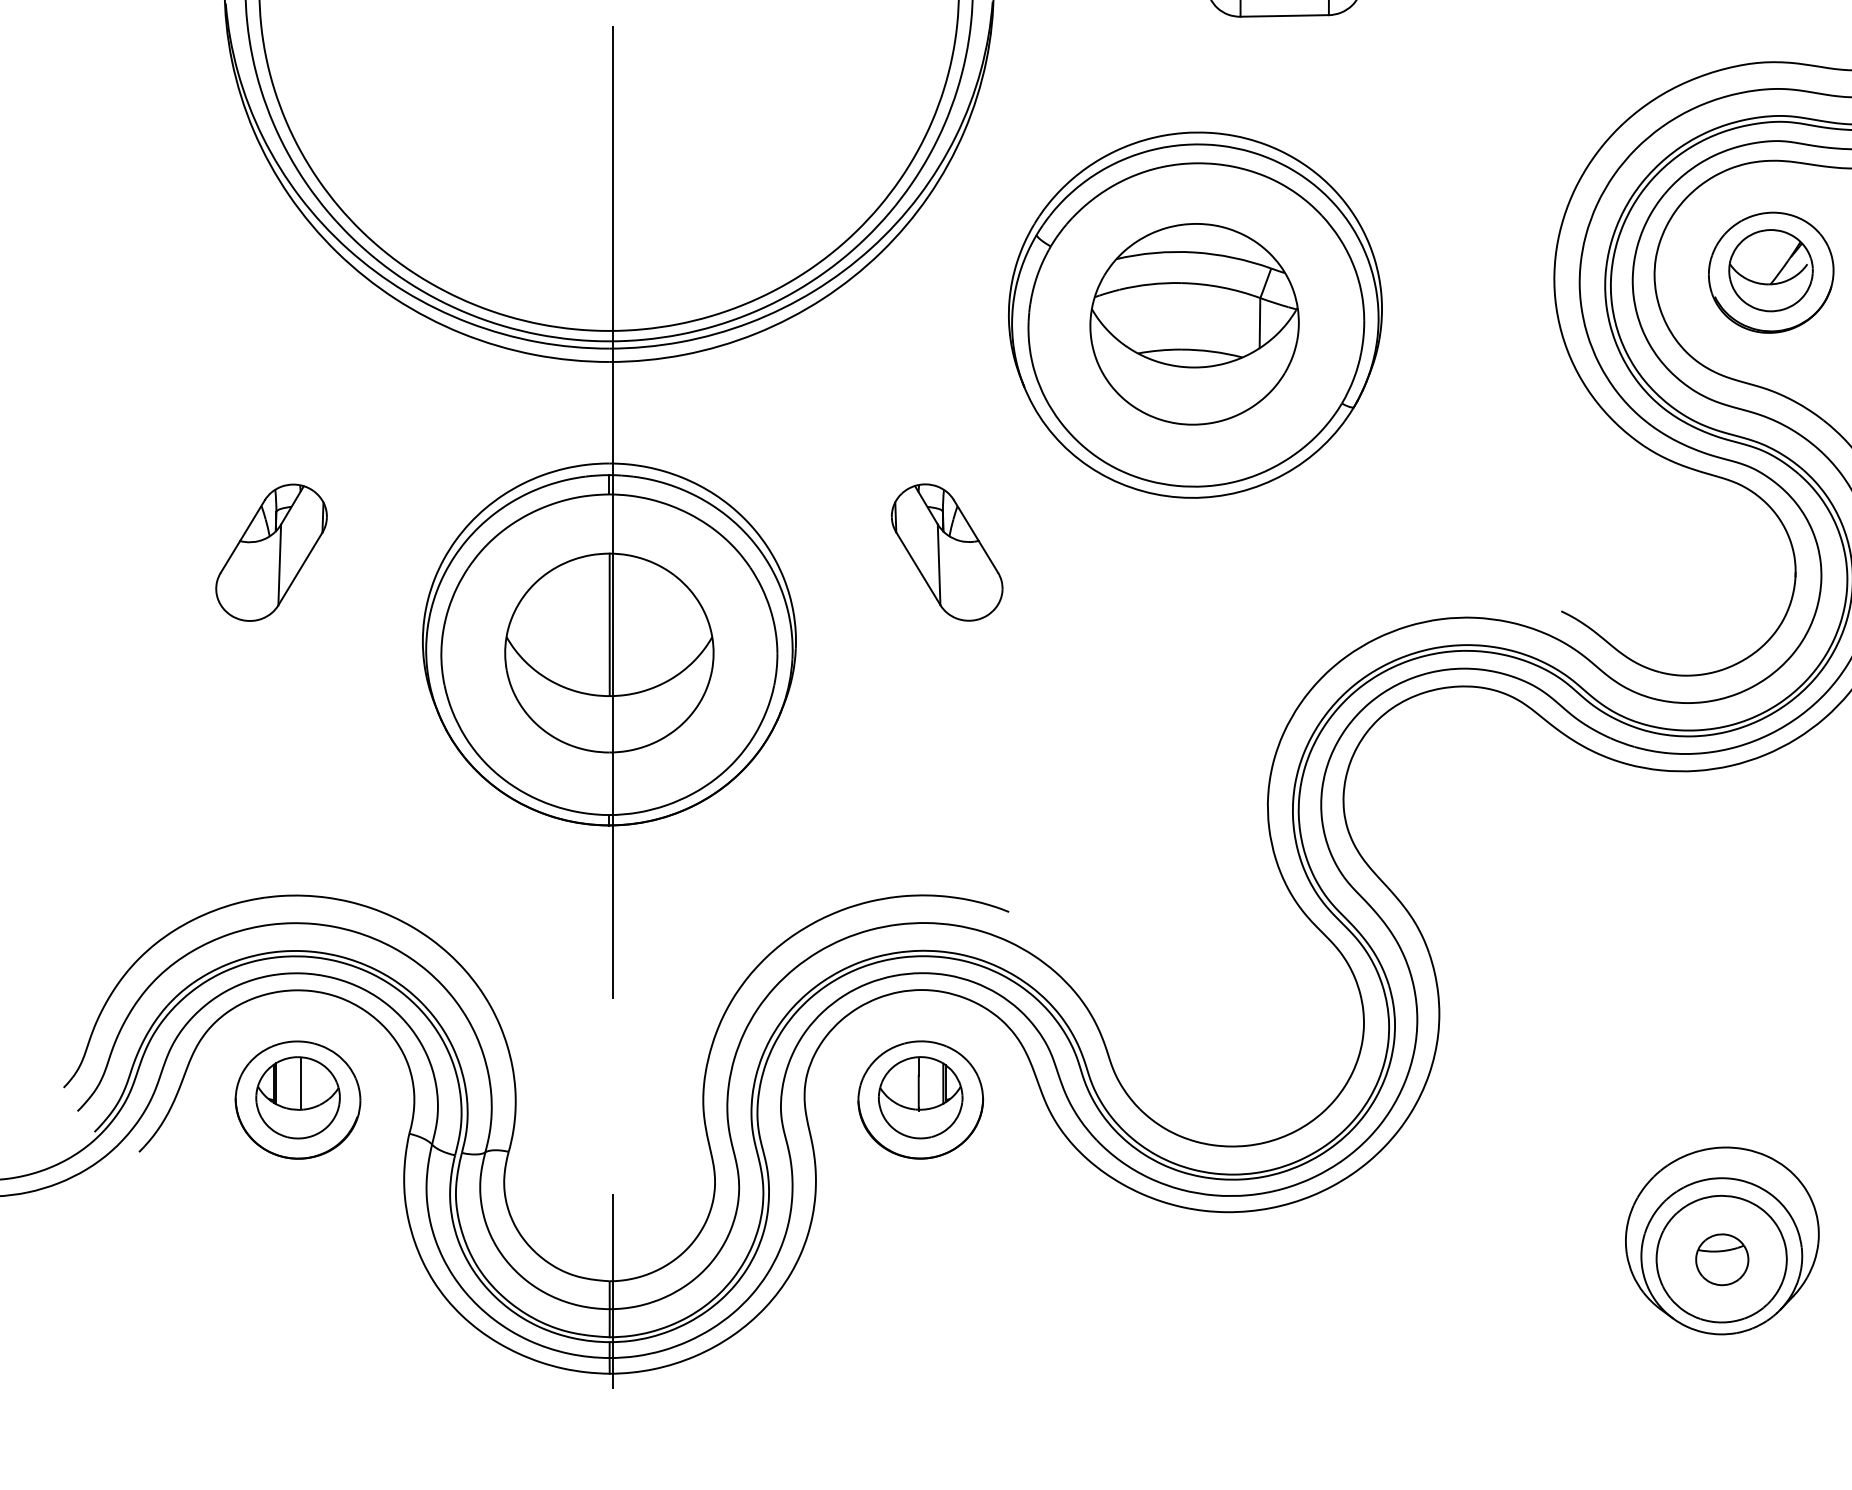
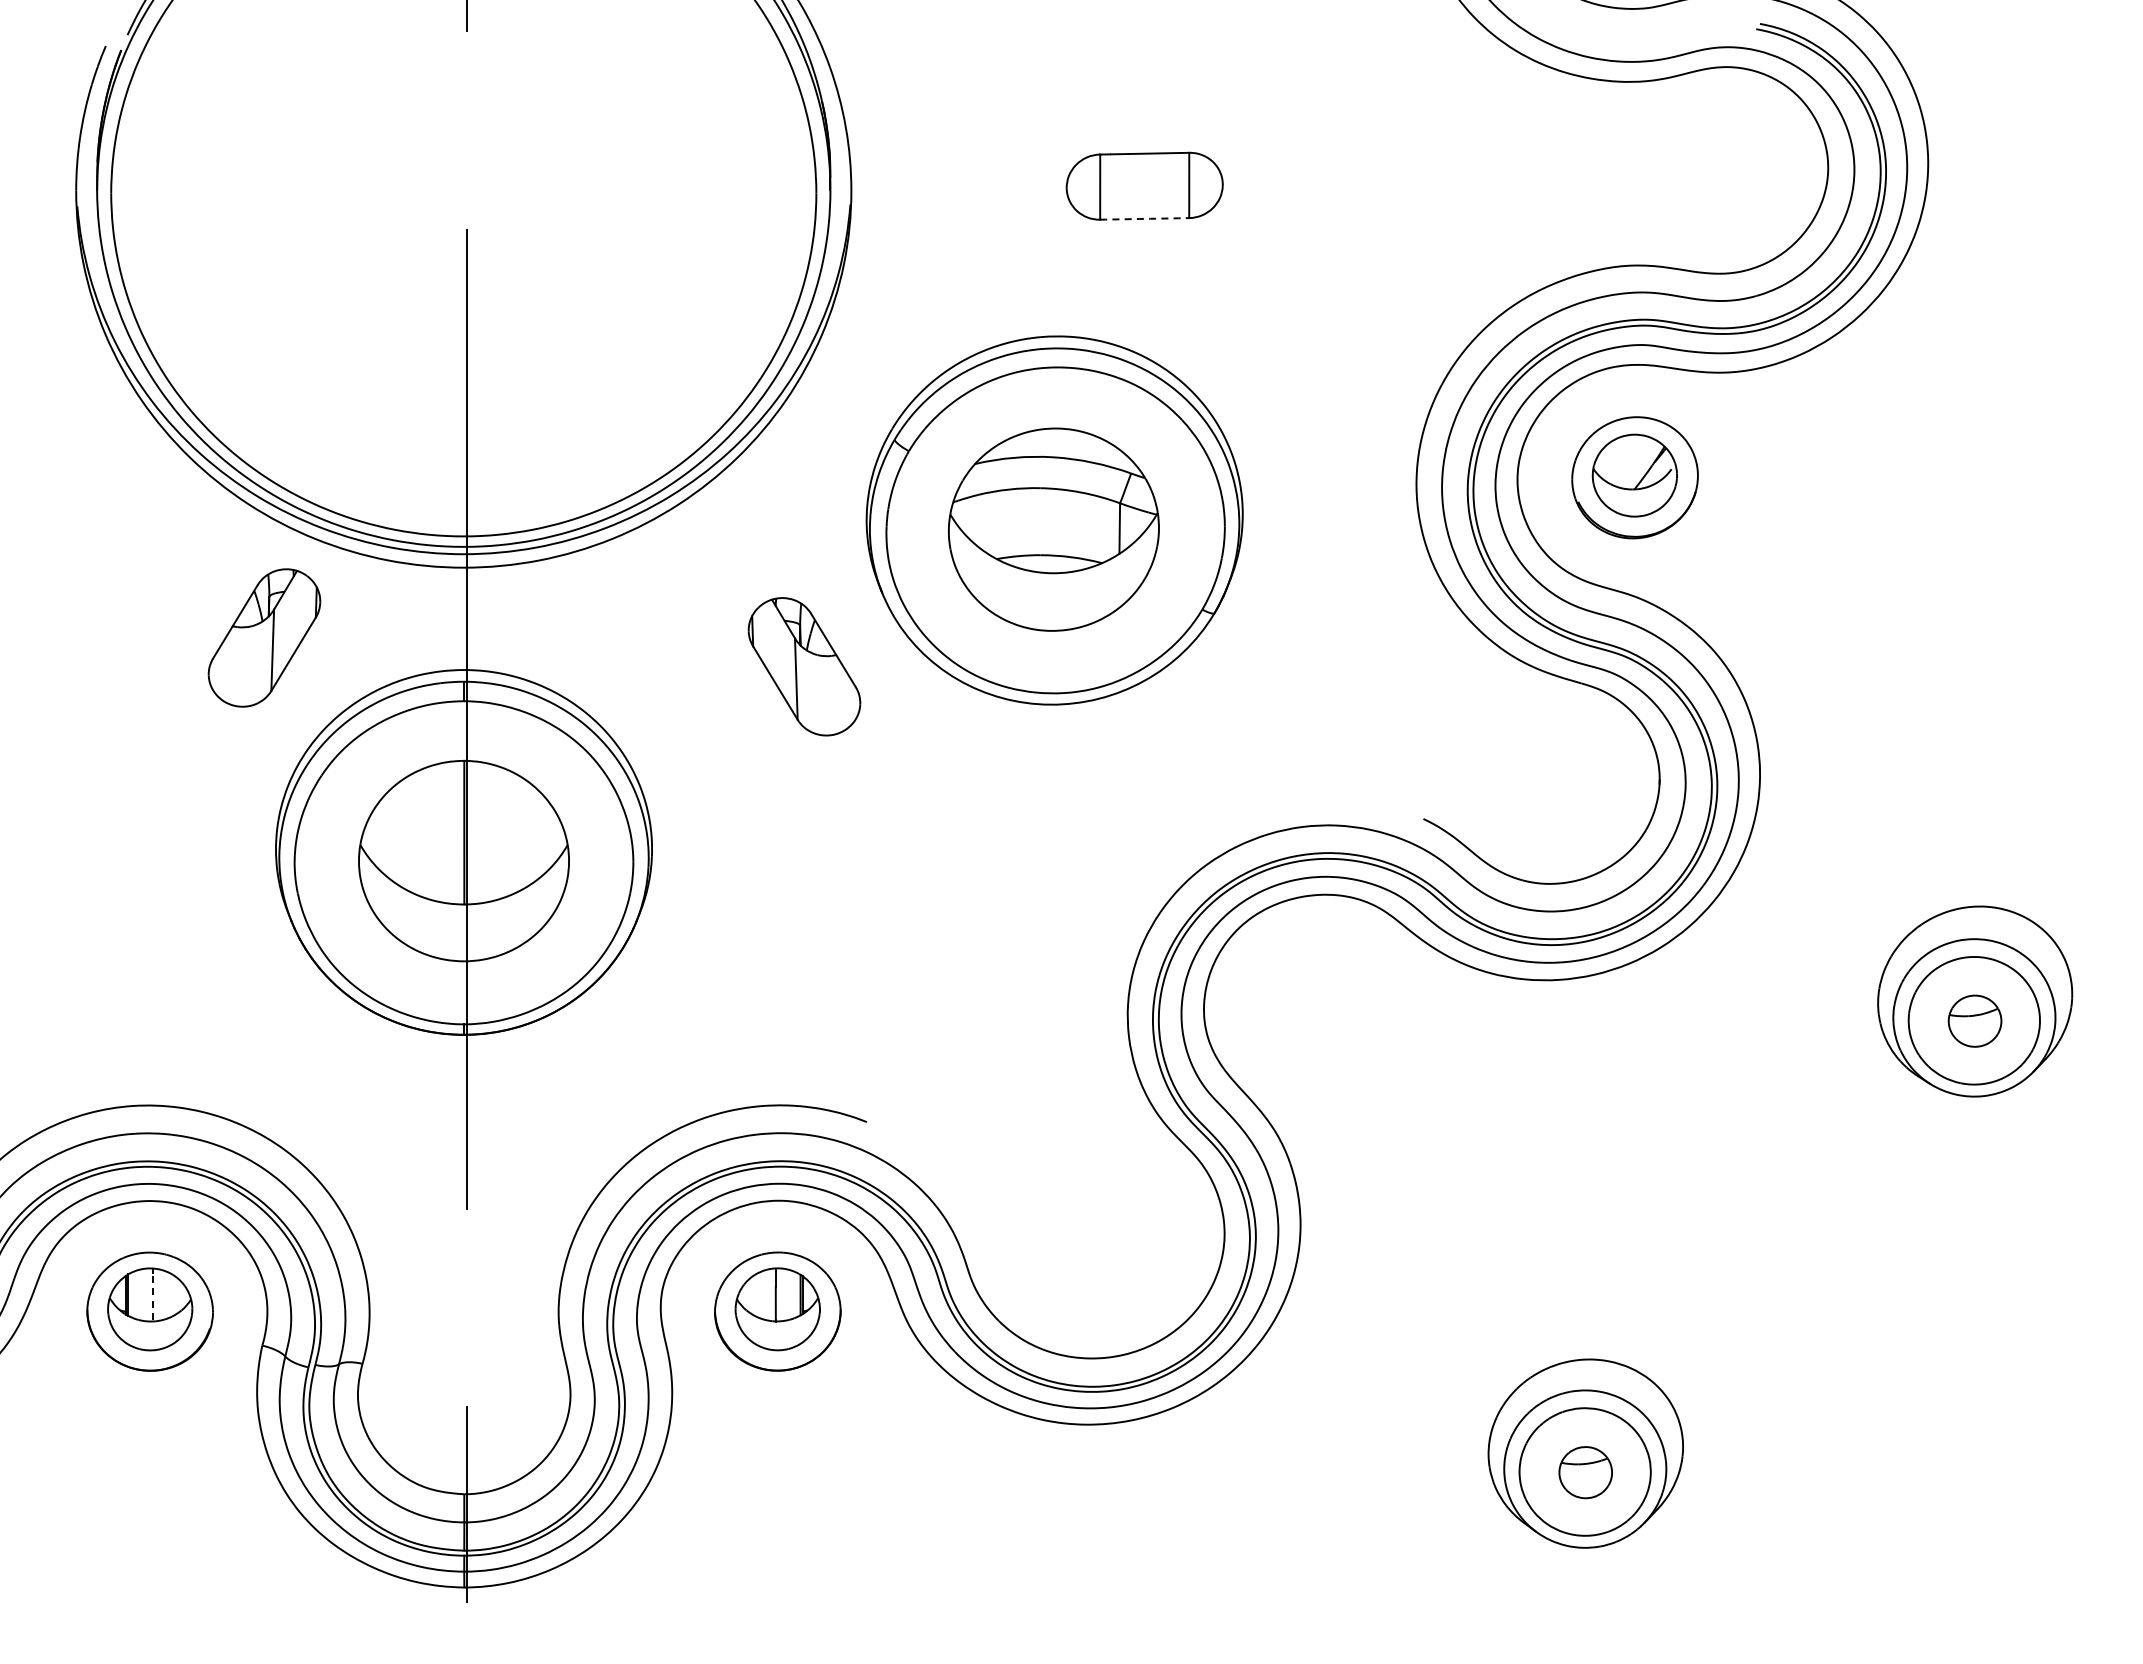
arc: (1284, 15) -> (1144, 218), solid -> dashed
part: (271, 552) -> (264, 637), moved
part: (947, 552) -> (804, 666), moved
line: (301, 1085) -> (153, 1296), solid -> dashed

